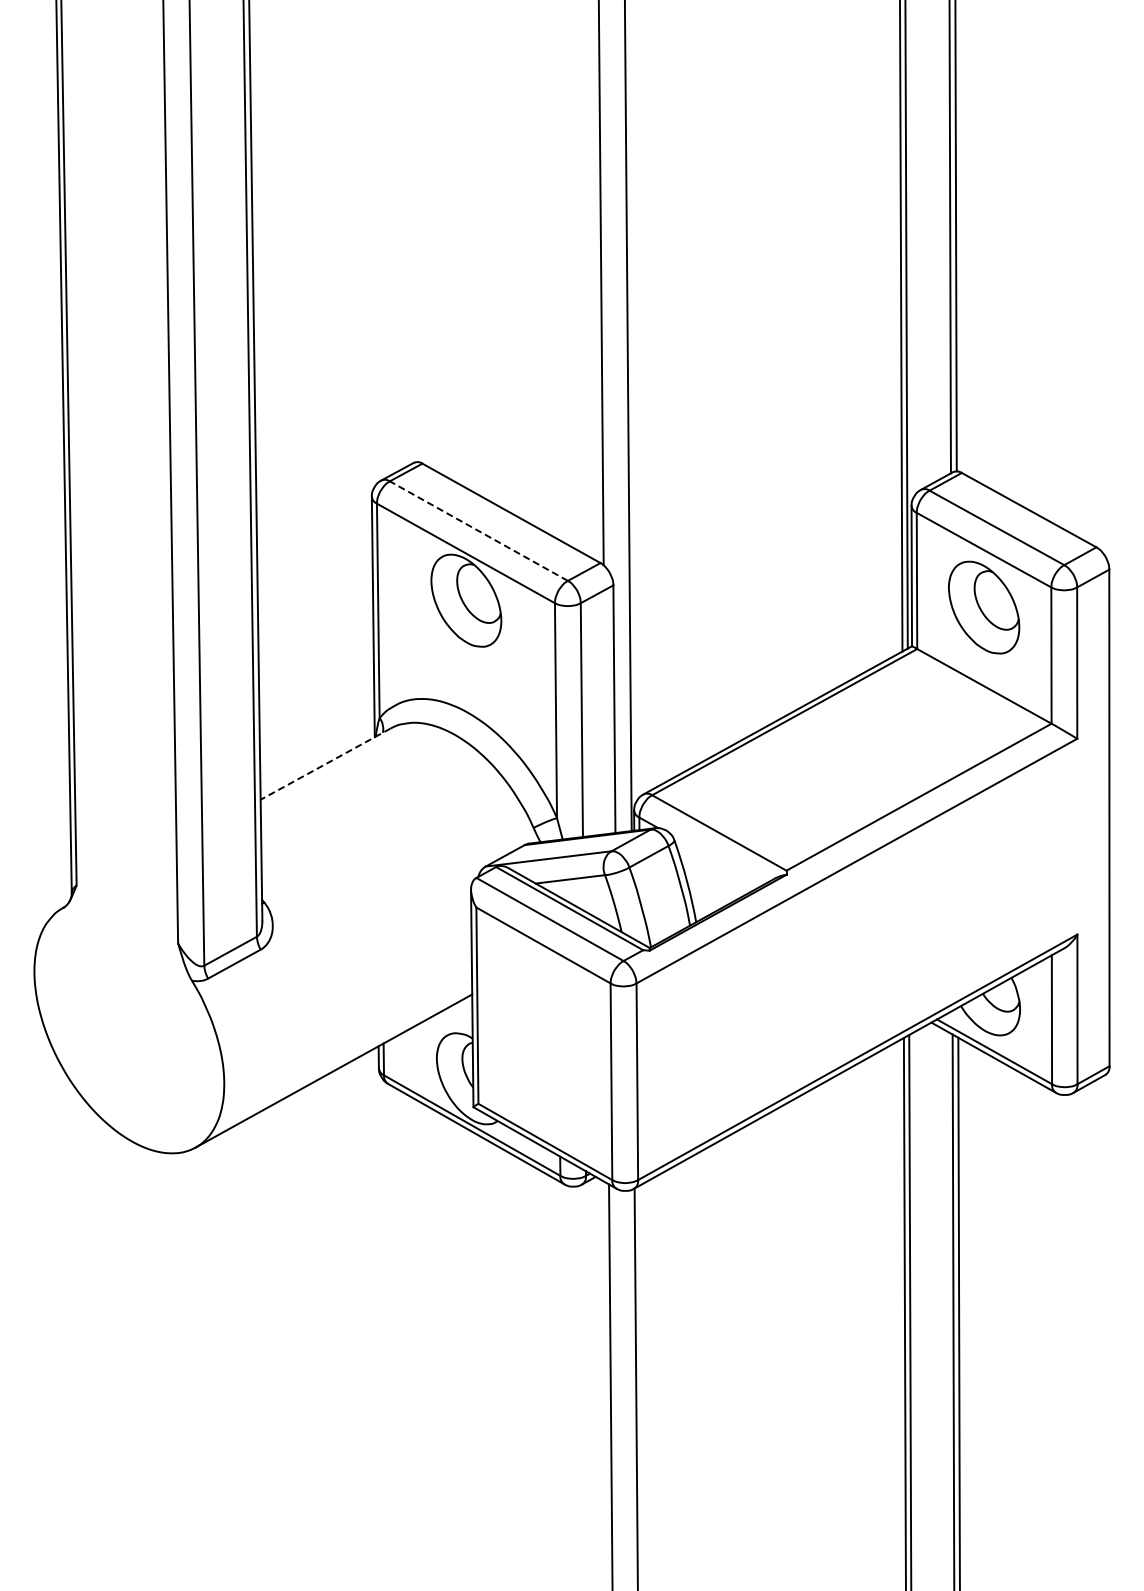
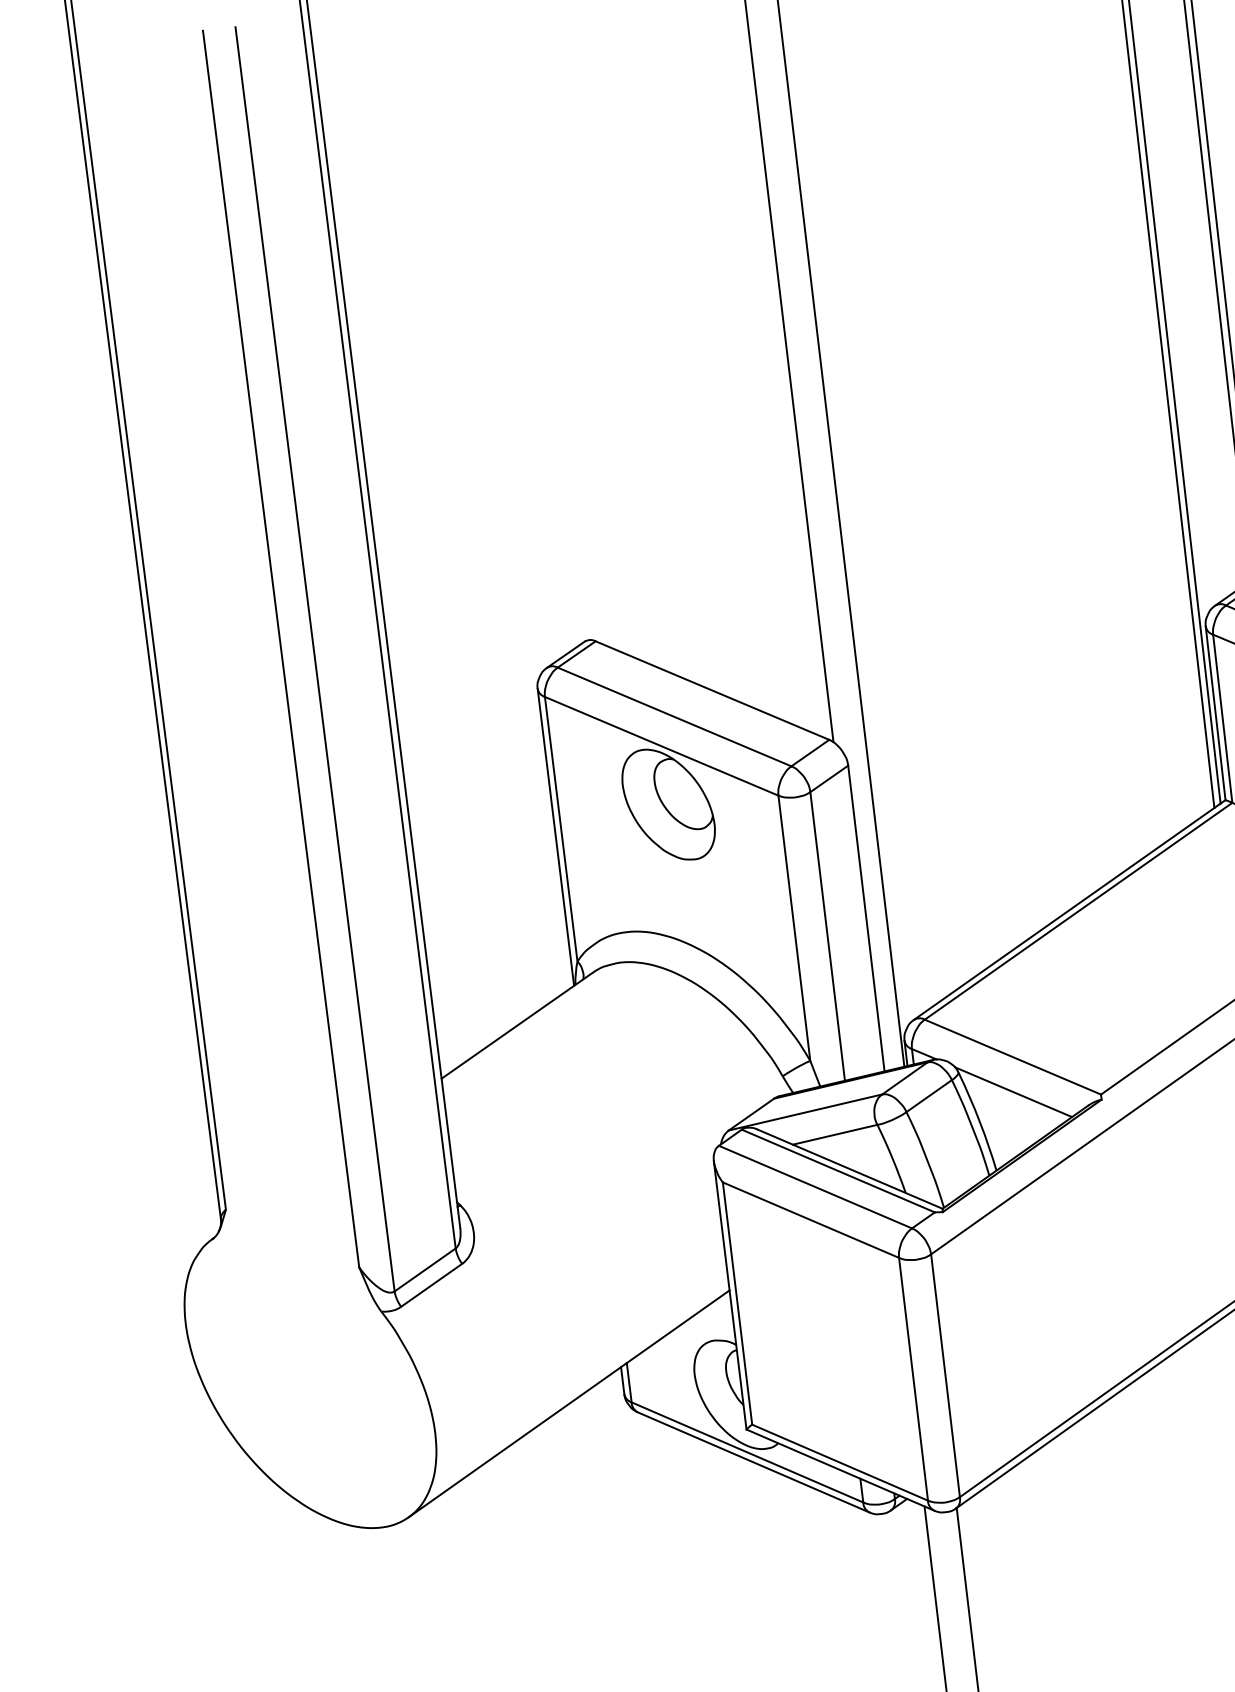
line: (478, 530) -> (674, 716), dashed -> solid
line: (325, 764) -> (516, 1026), dashed -> solid
line: (716, 861) -> (1013, 1092), added

